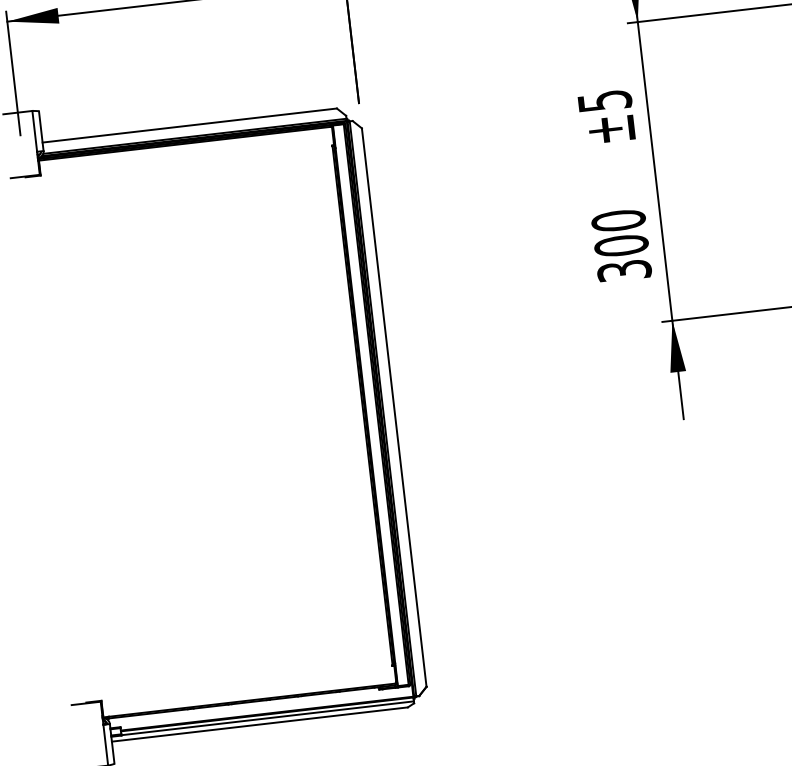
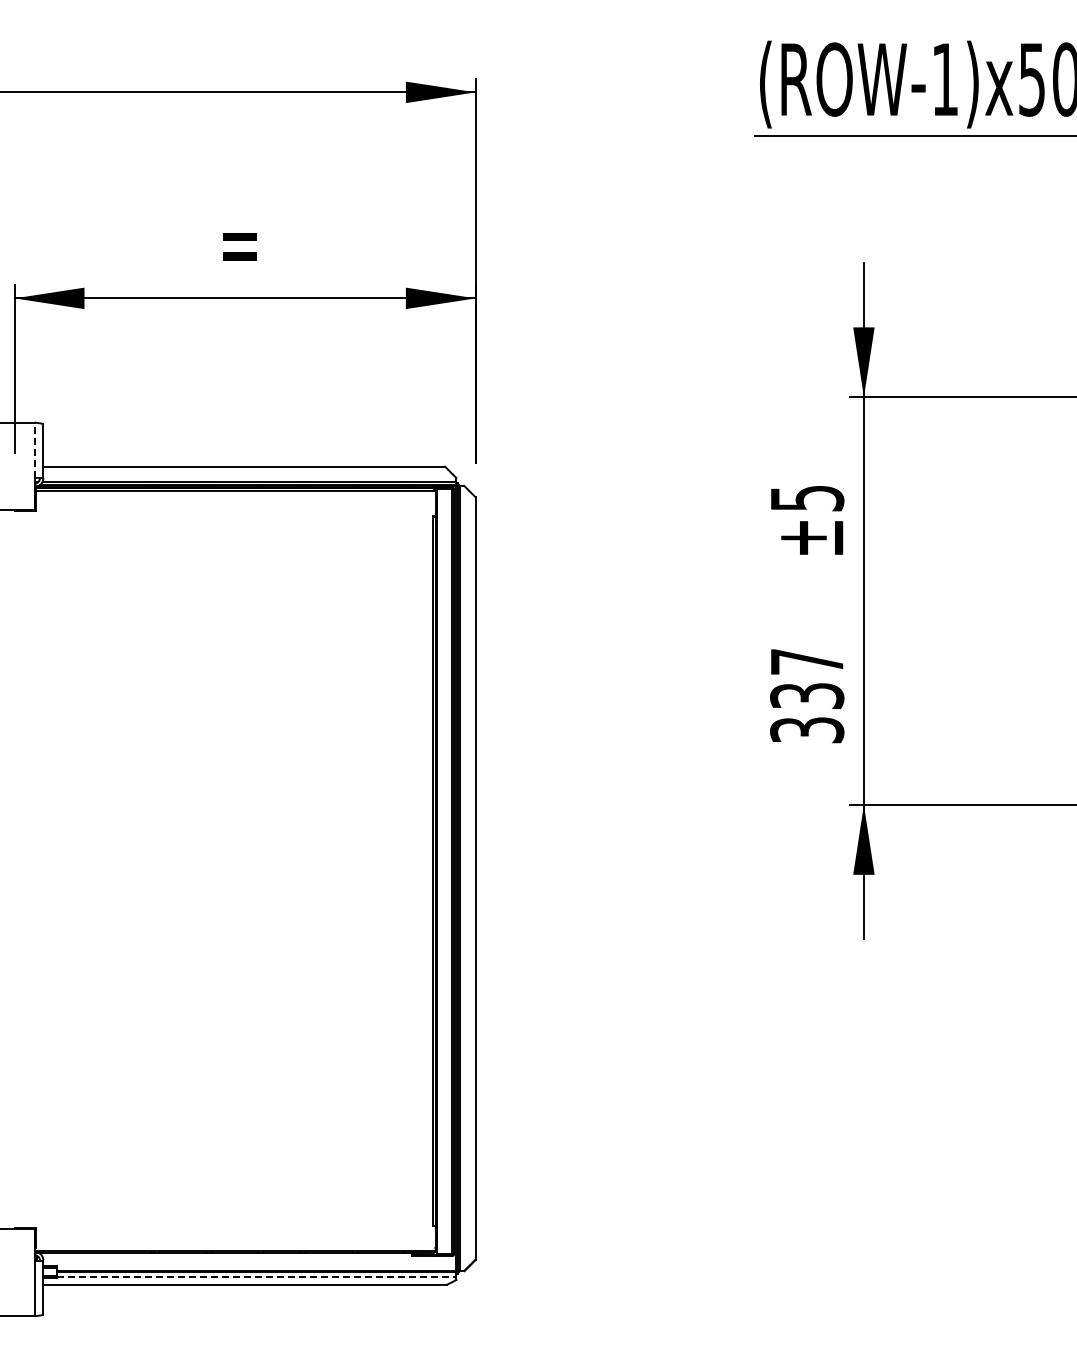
line: (34, 131) -> (34, 450), solid -> dashed
text: (620, 232) -> (807, 678), 300 -> 337
line: (267, 718) -> (256, 1277), solid -> dashed

